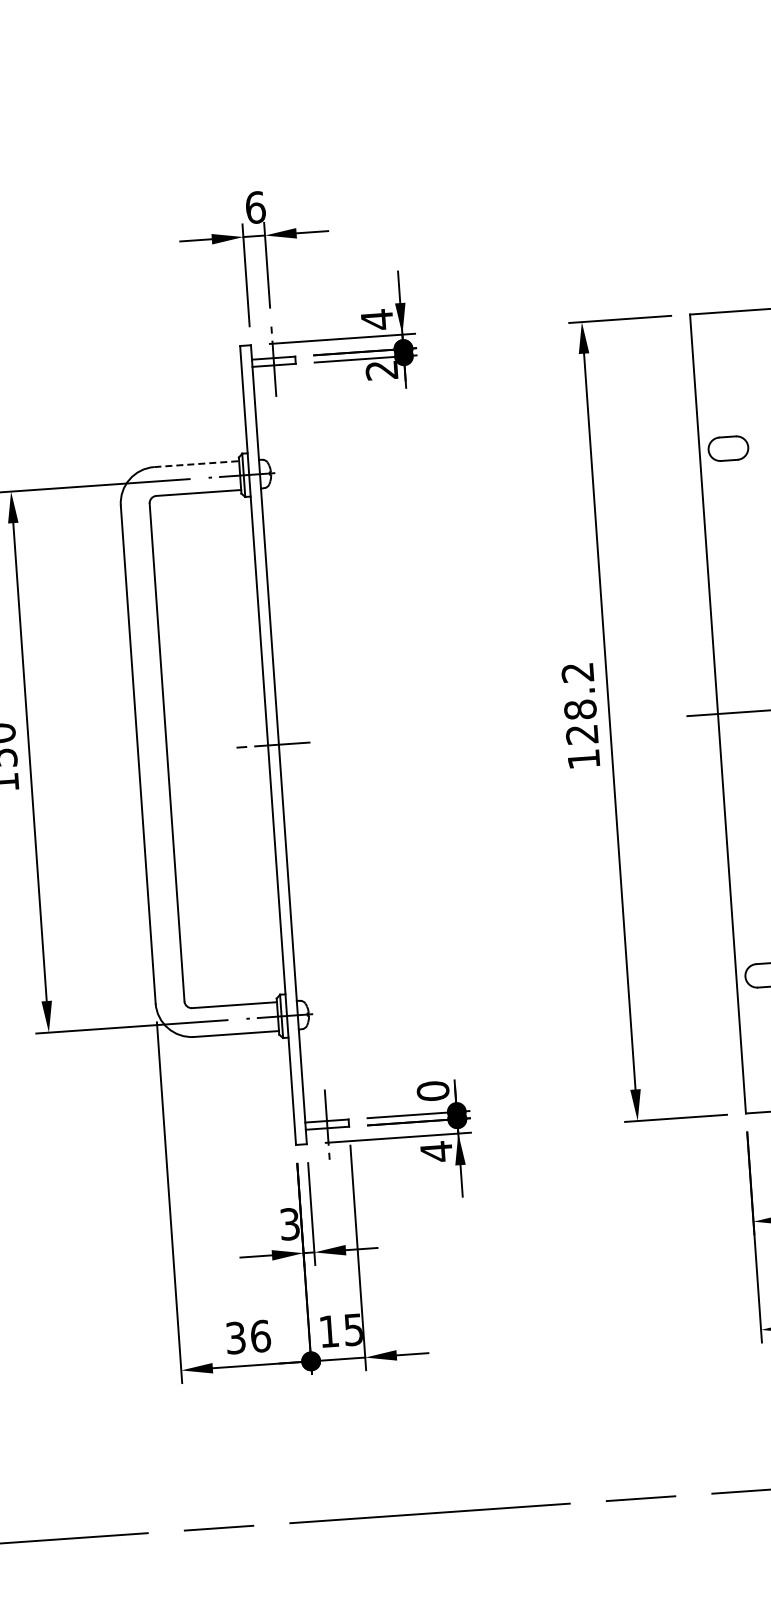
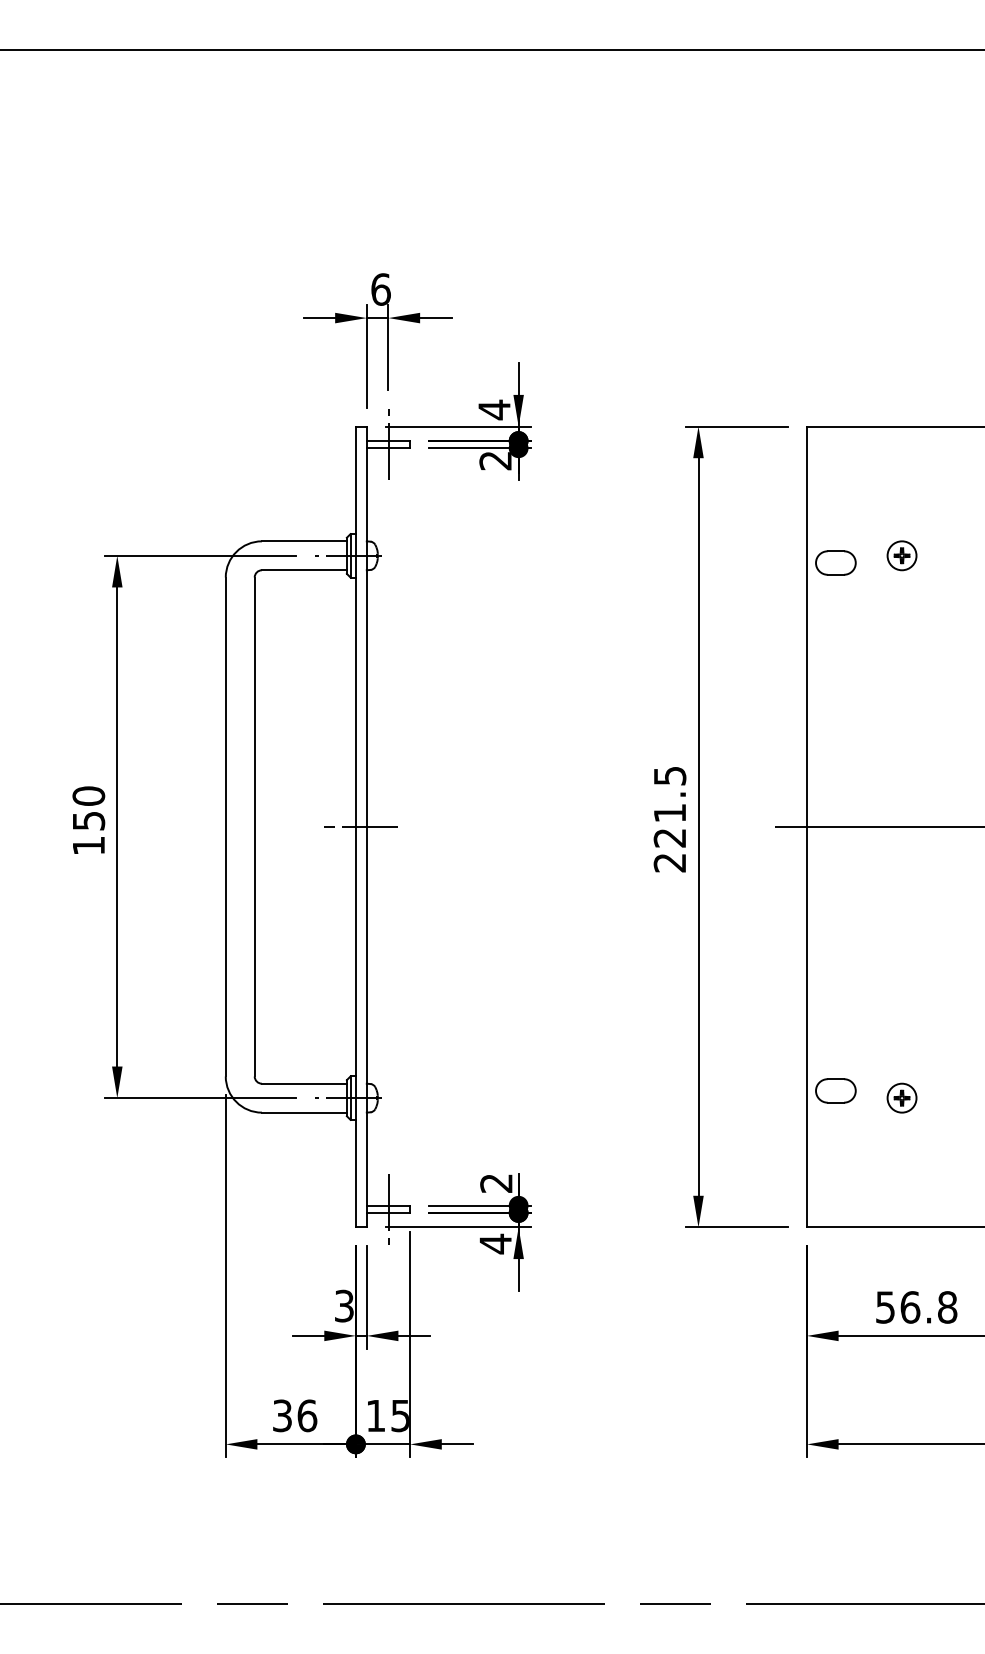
line: (196, 464) -> (304, 541), dashed -> solid
text: (580, 716) -> (669, 819), 128.2 -> 221.5
text: (433, 1091) -> (496, 1183), 0 -> 2

